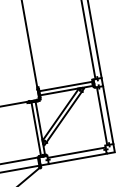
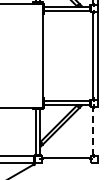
line: (107, 114) -> (97, 130), removed
line: (101, 116) -> (92, 131), solid -> dashed
line: (76, 158) -> (65, 162), removed

